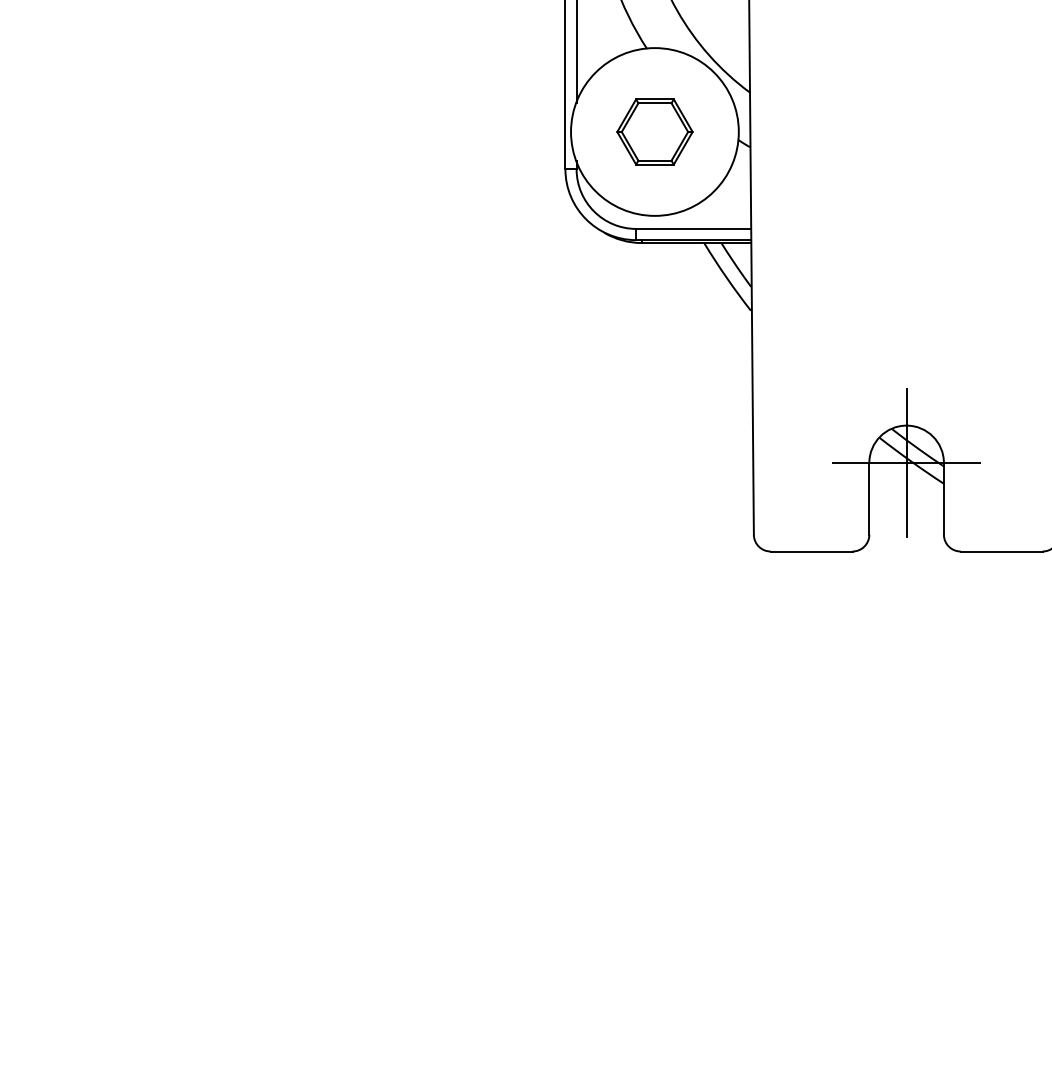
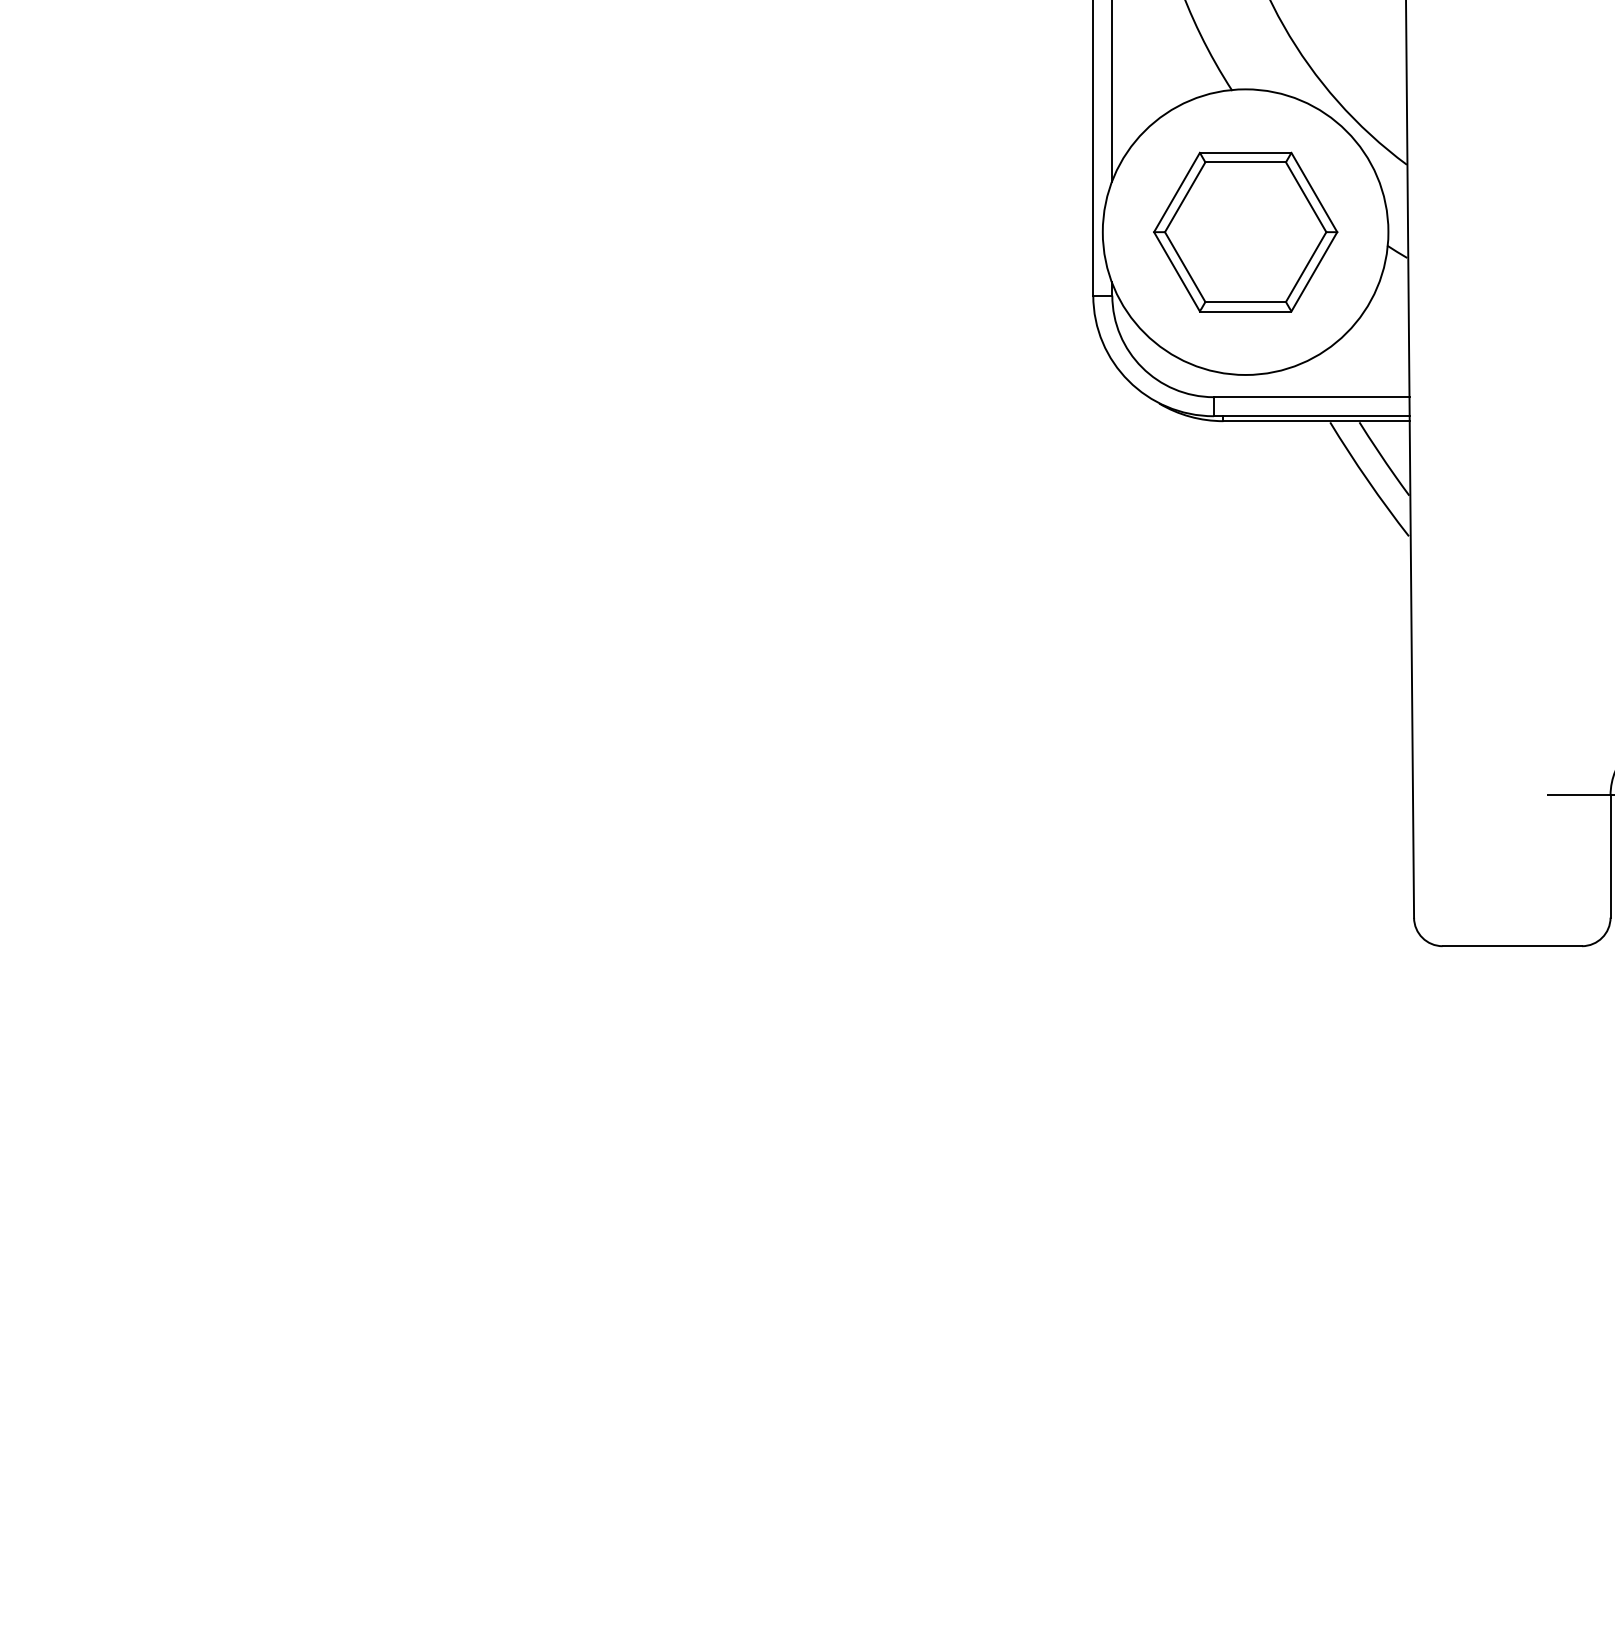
part: (654, 131) -> (1244, 231), size x1.43

